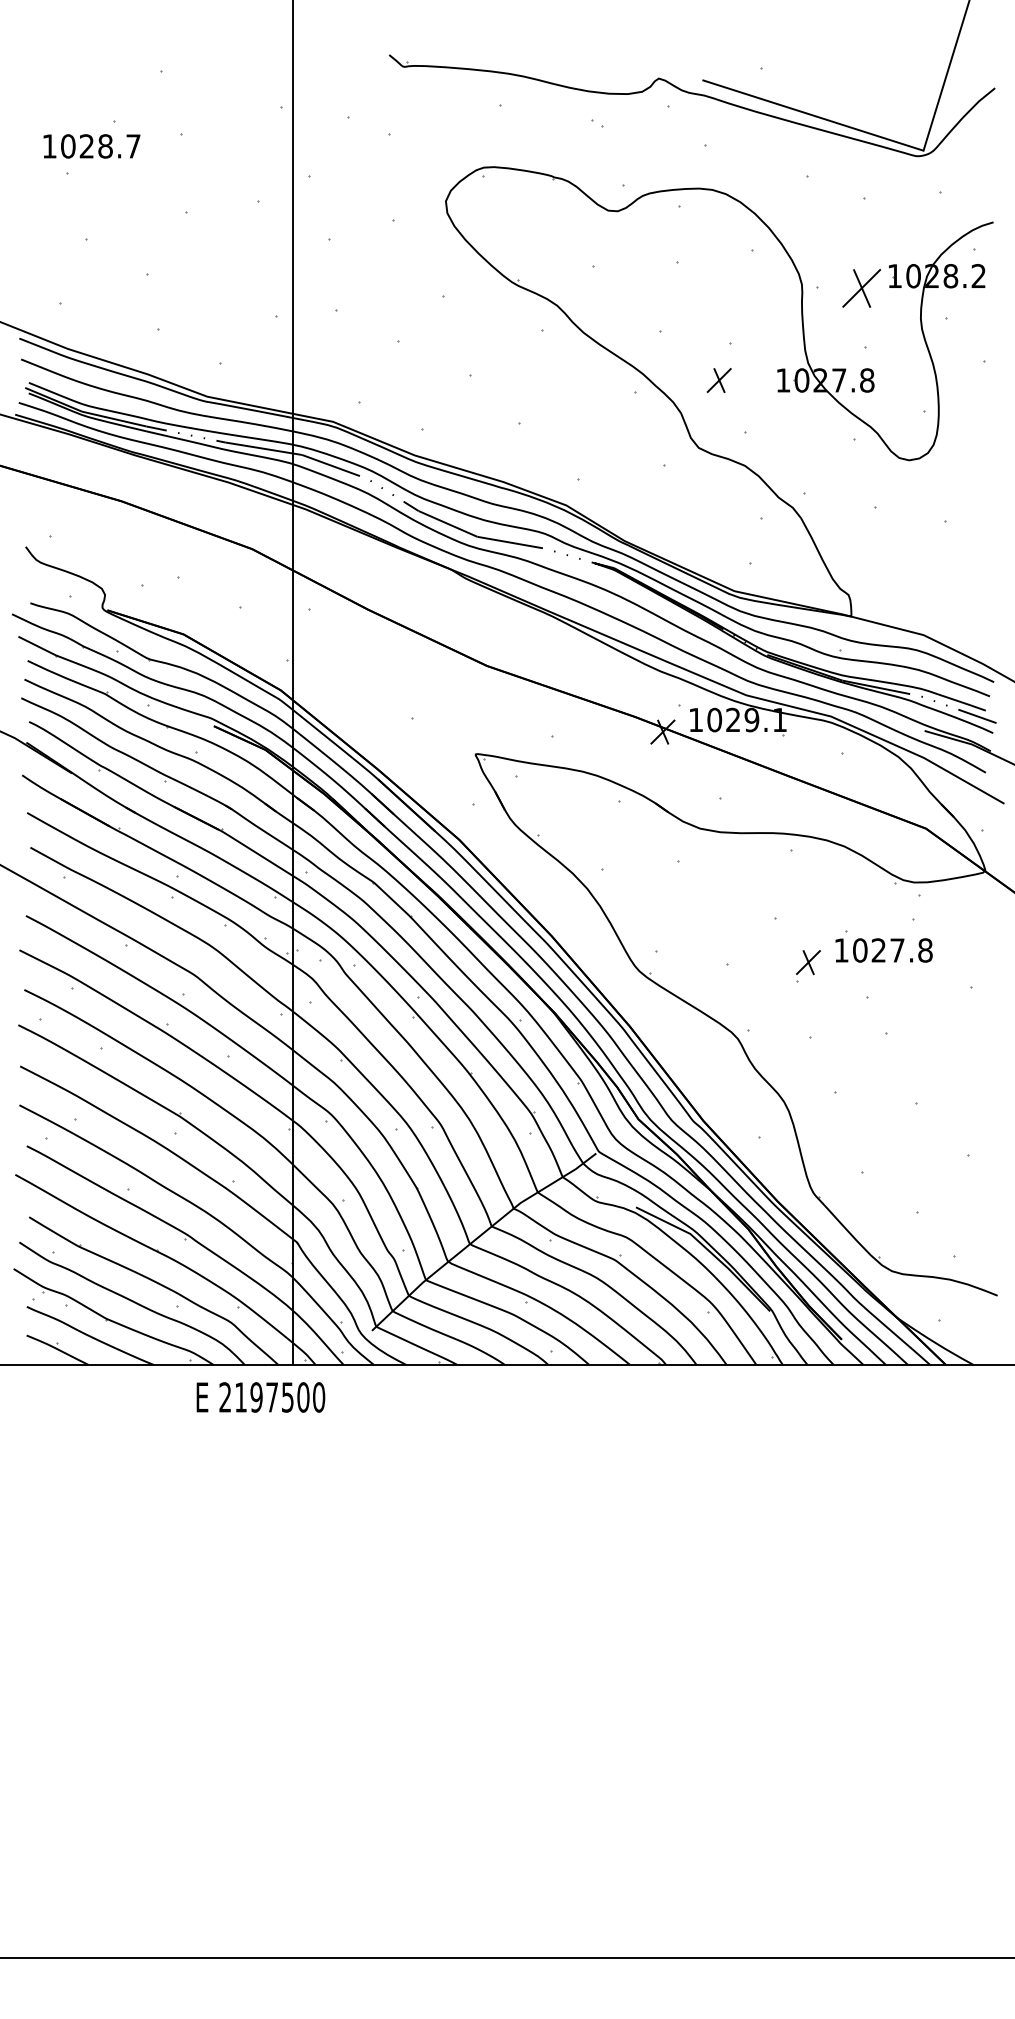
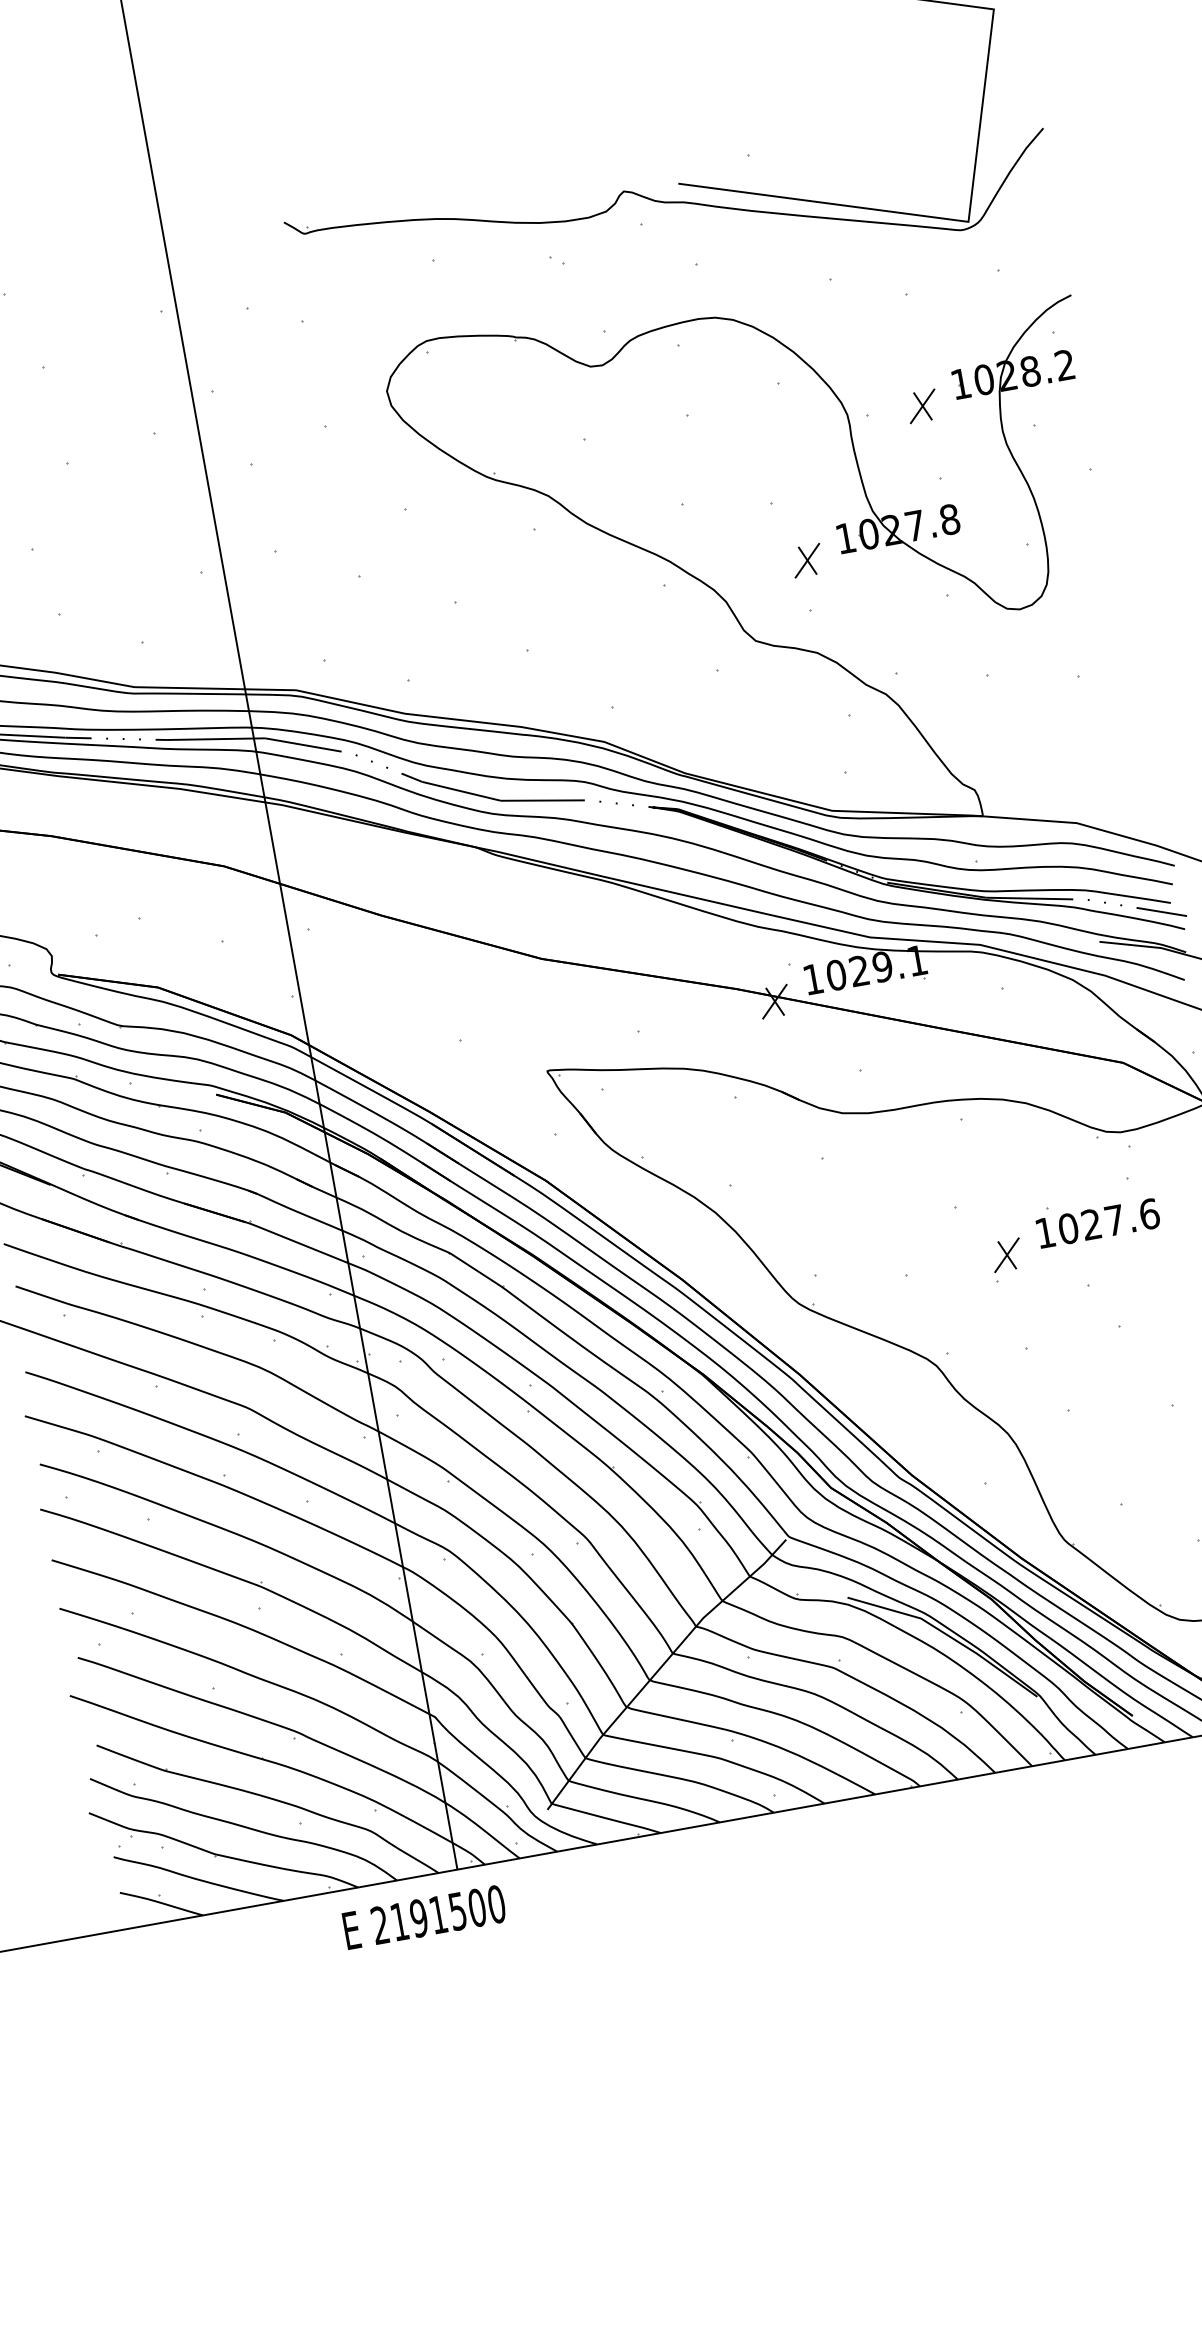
part: (861, 287) -> (922, 405), size x0.62
part: (718, 380) -> (806, 560), moved
text: (925, 950) -> (1149, 1214), 1027.8 -> 1027.6
text: (271, 1397) -> (437, 1915), 2197500 -> 2191500

